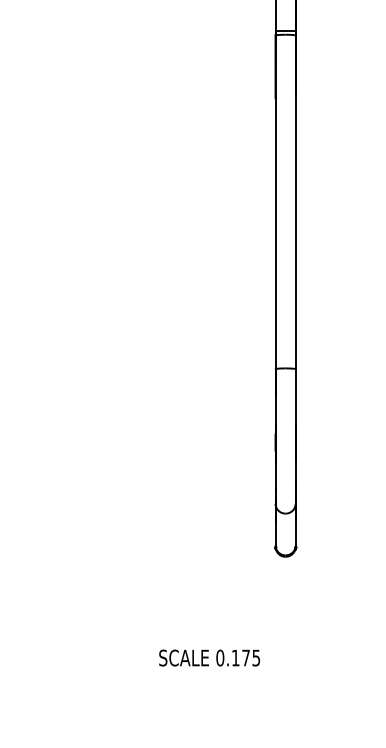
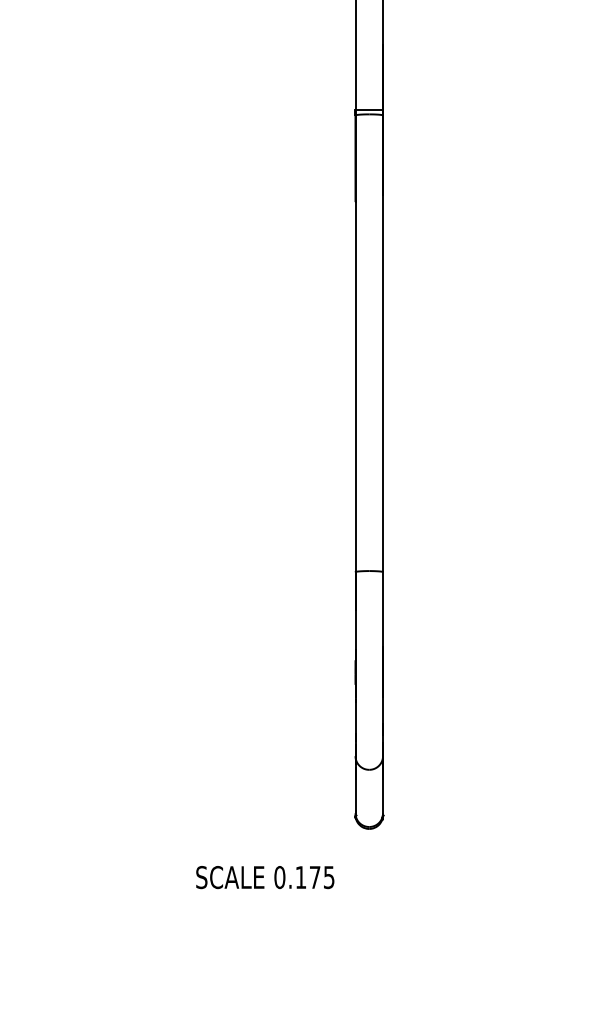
text: (209, 658) -> (265, 877), moved

